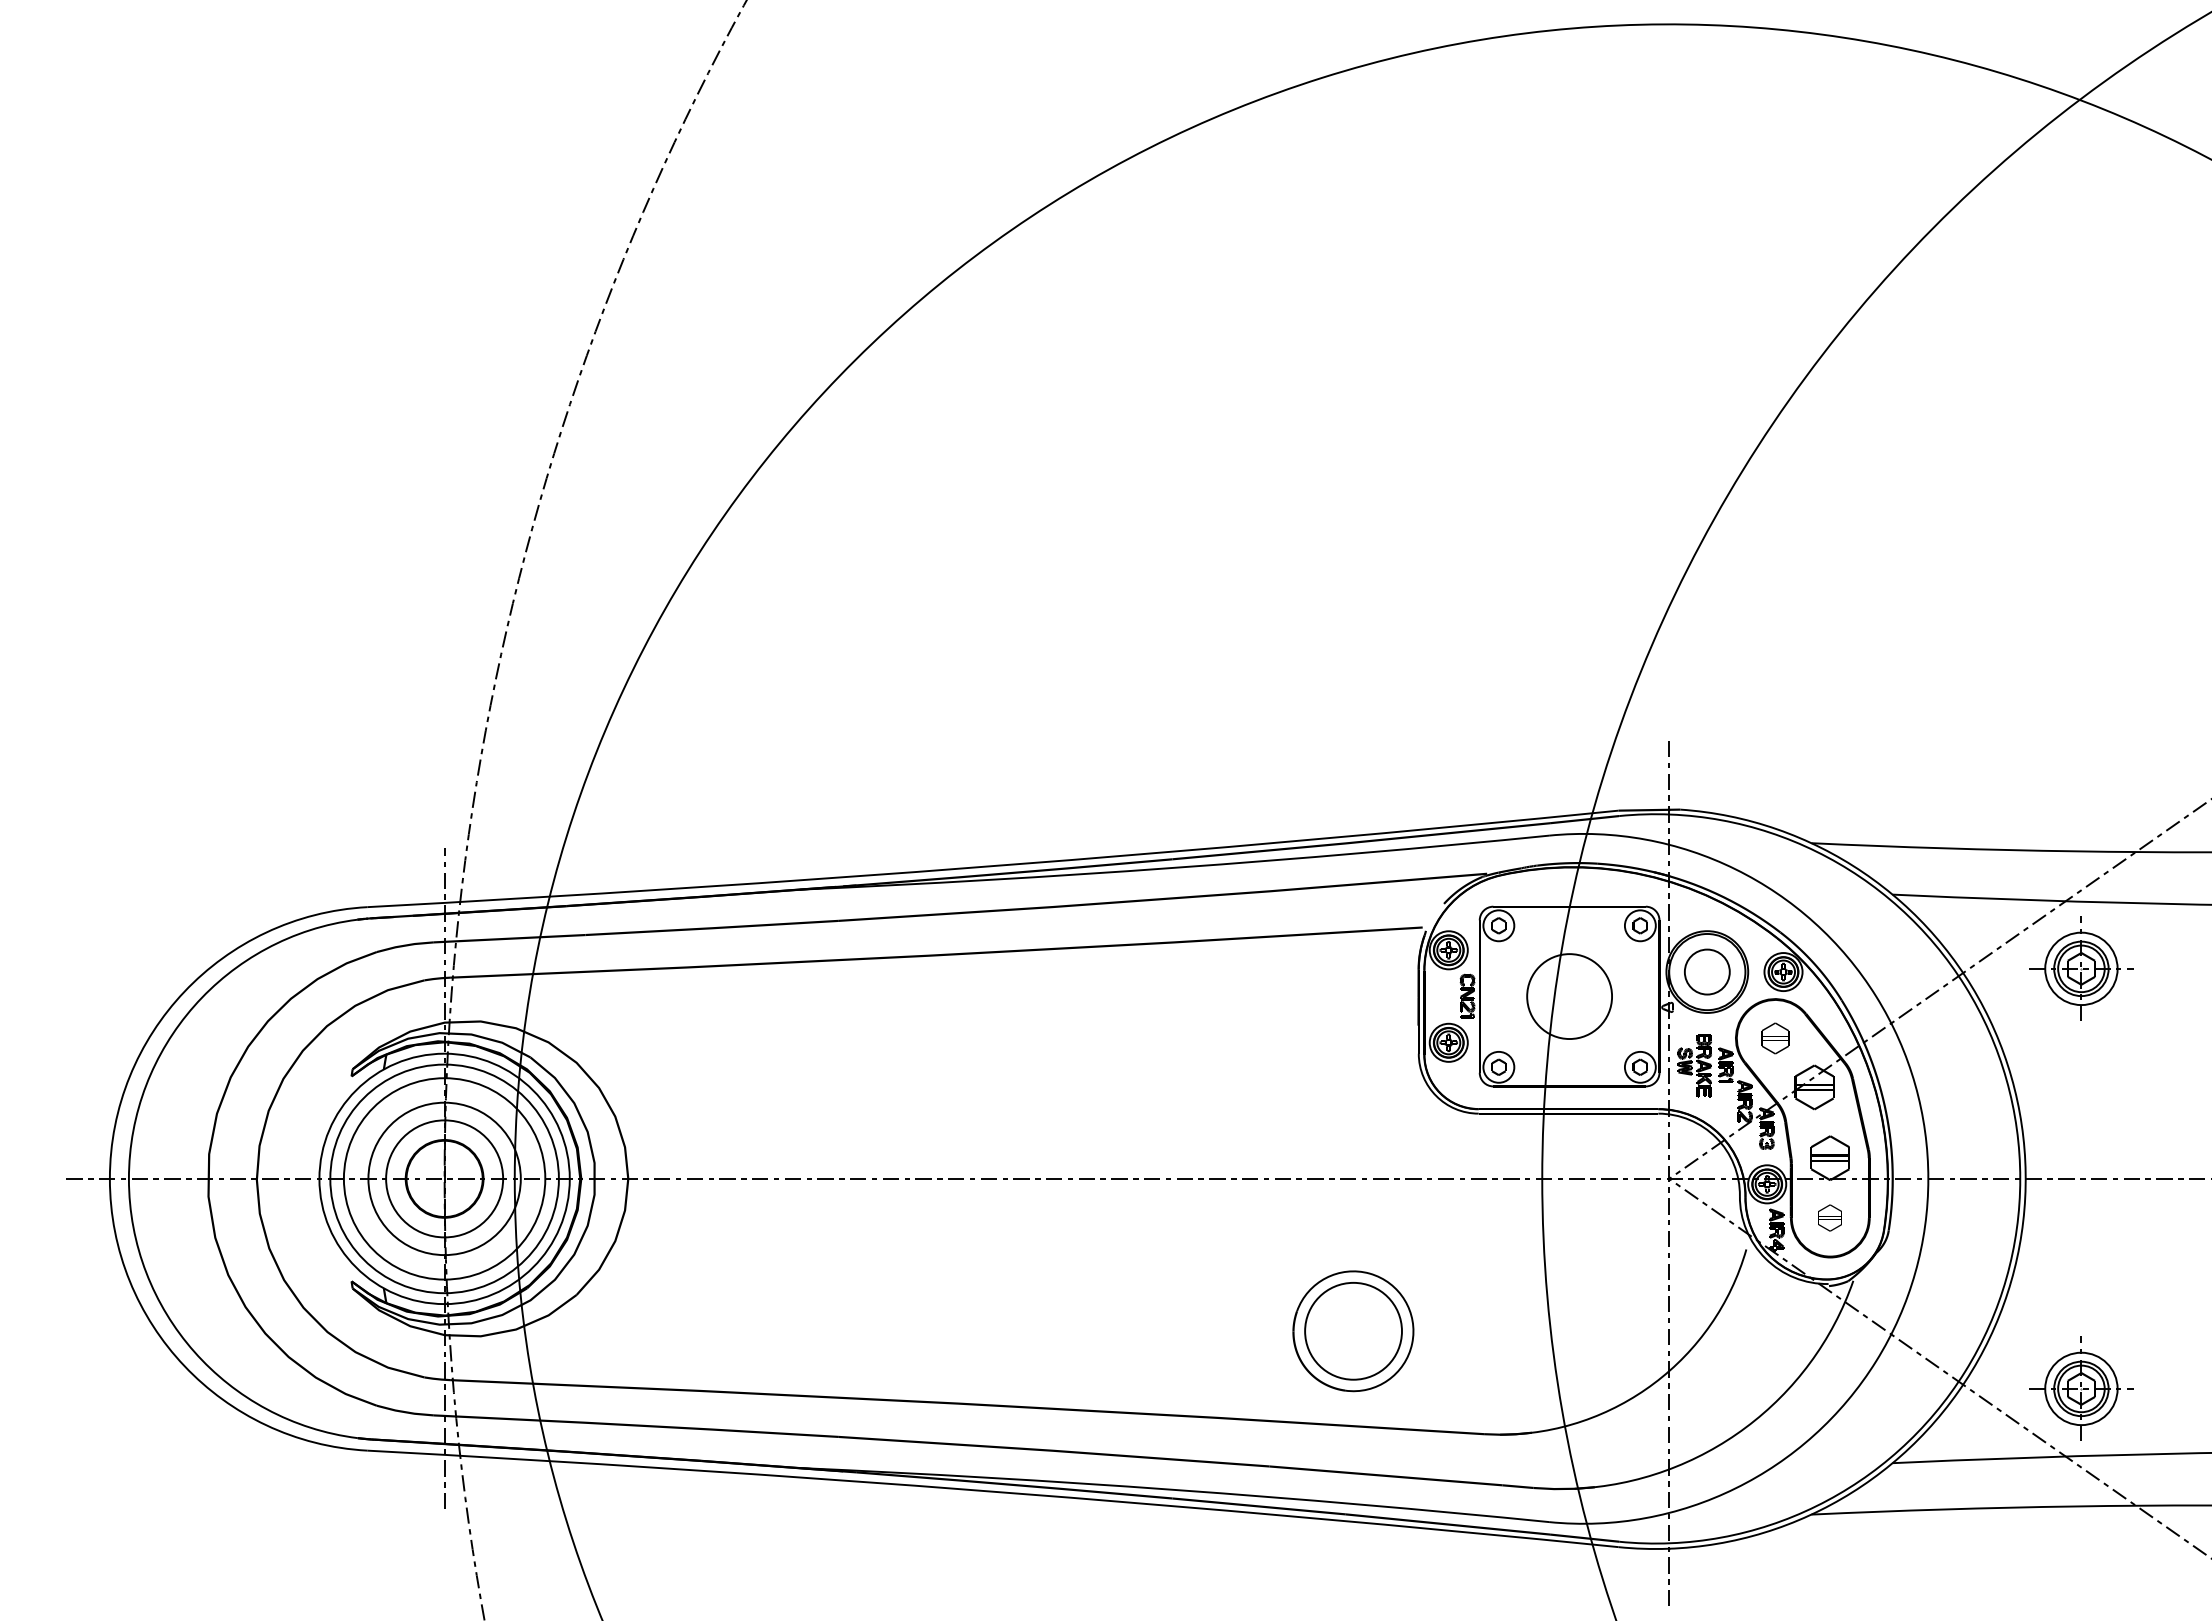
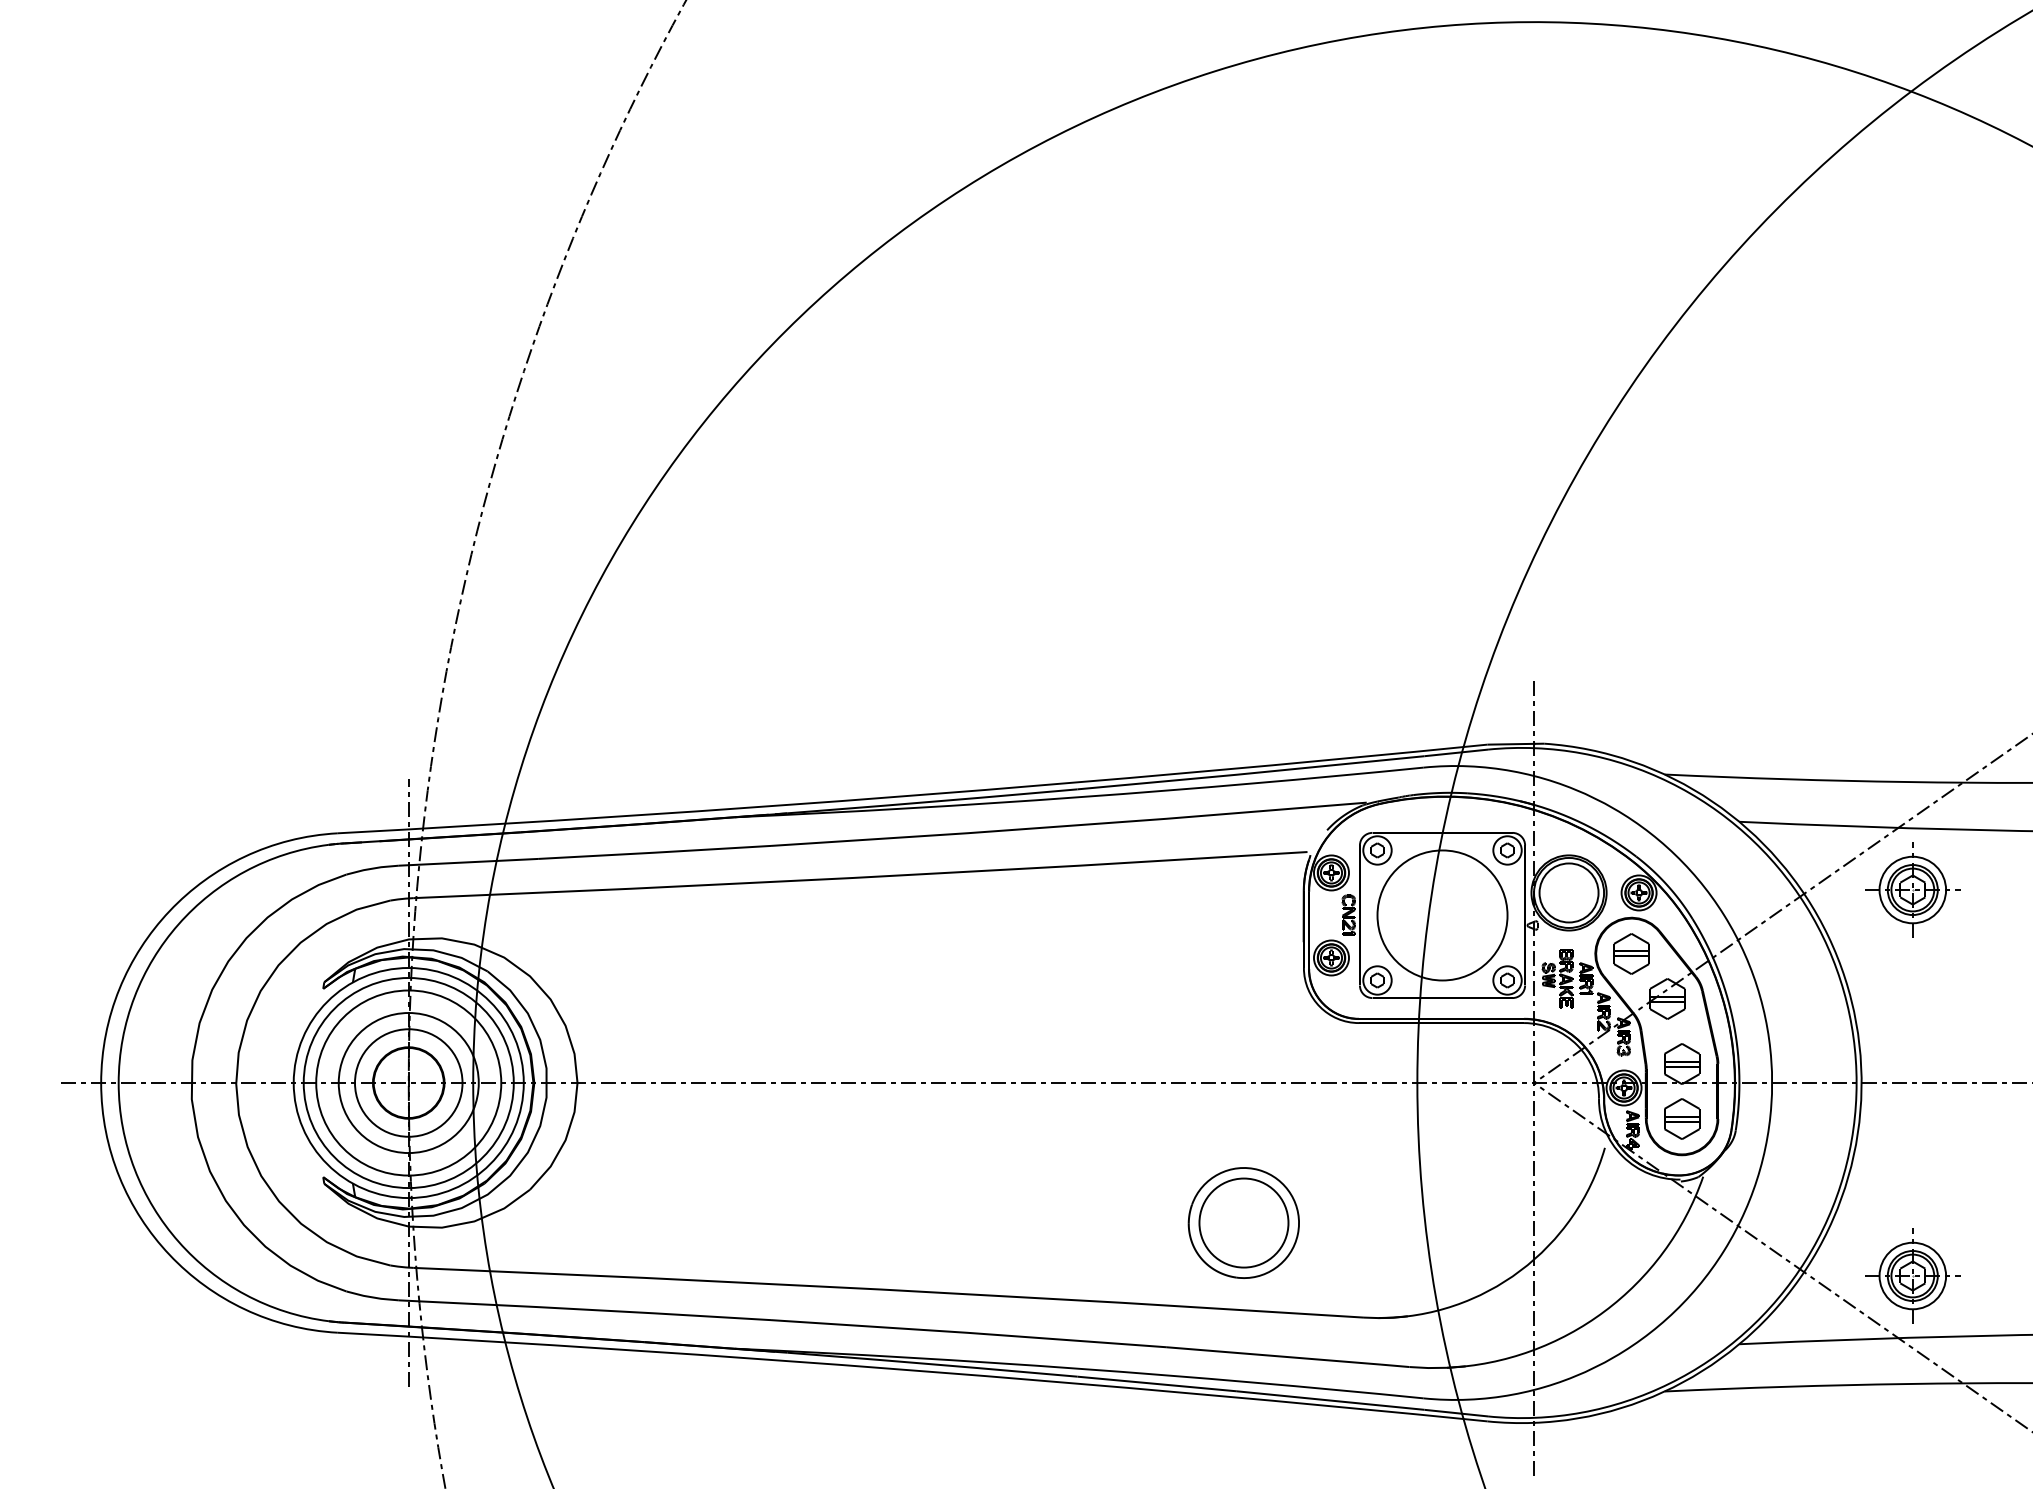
circle: (1707, 971) -> (1569, 892), size x1.43
circle: (1569, 996) -> (1442, 915), size x1.67
part: (1775, 1038) -> (1631, 954), size x1.43
part: (1829, 1217) -> (1681, 1118), size x1.67

